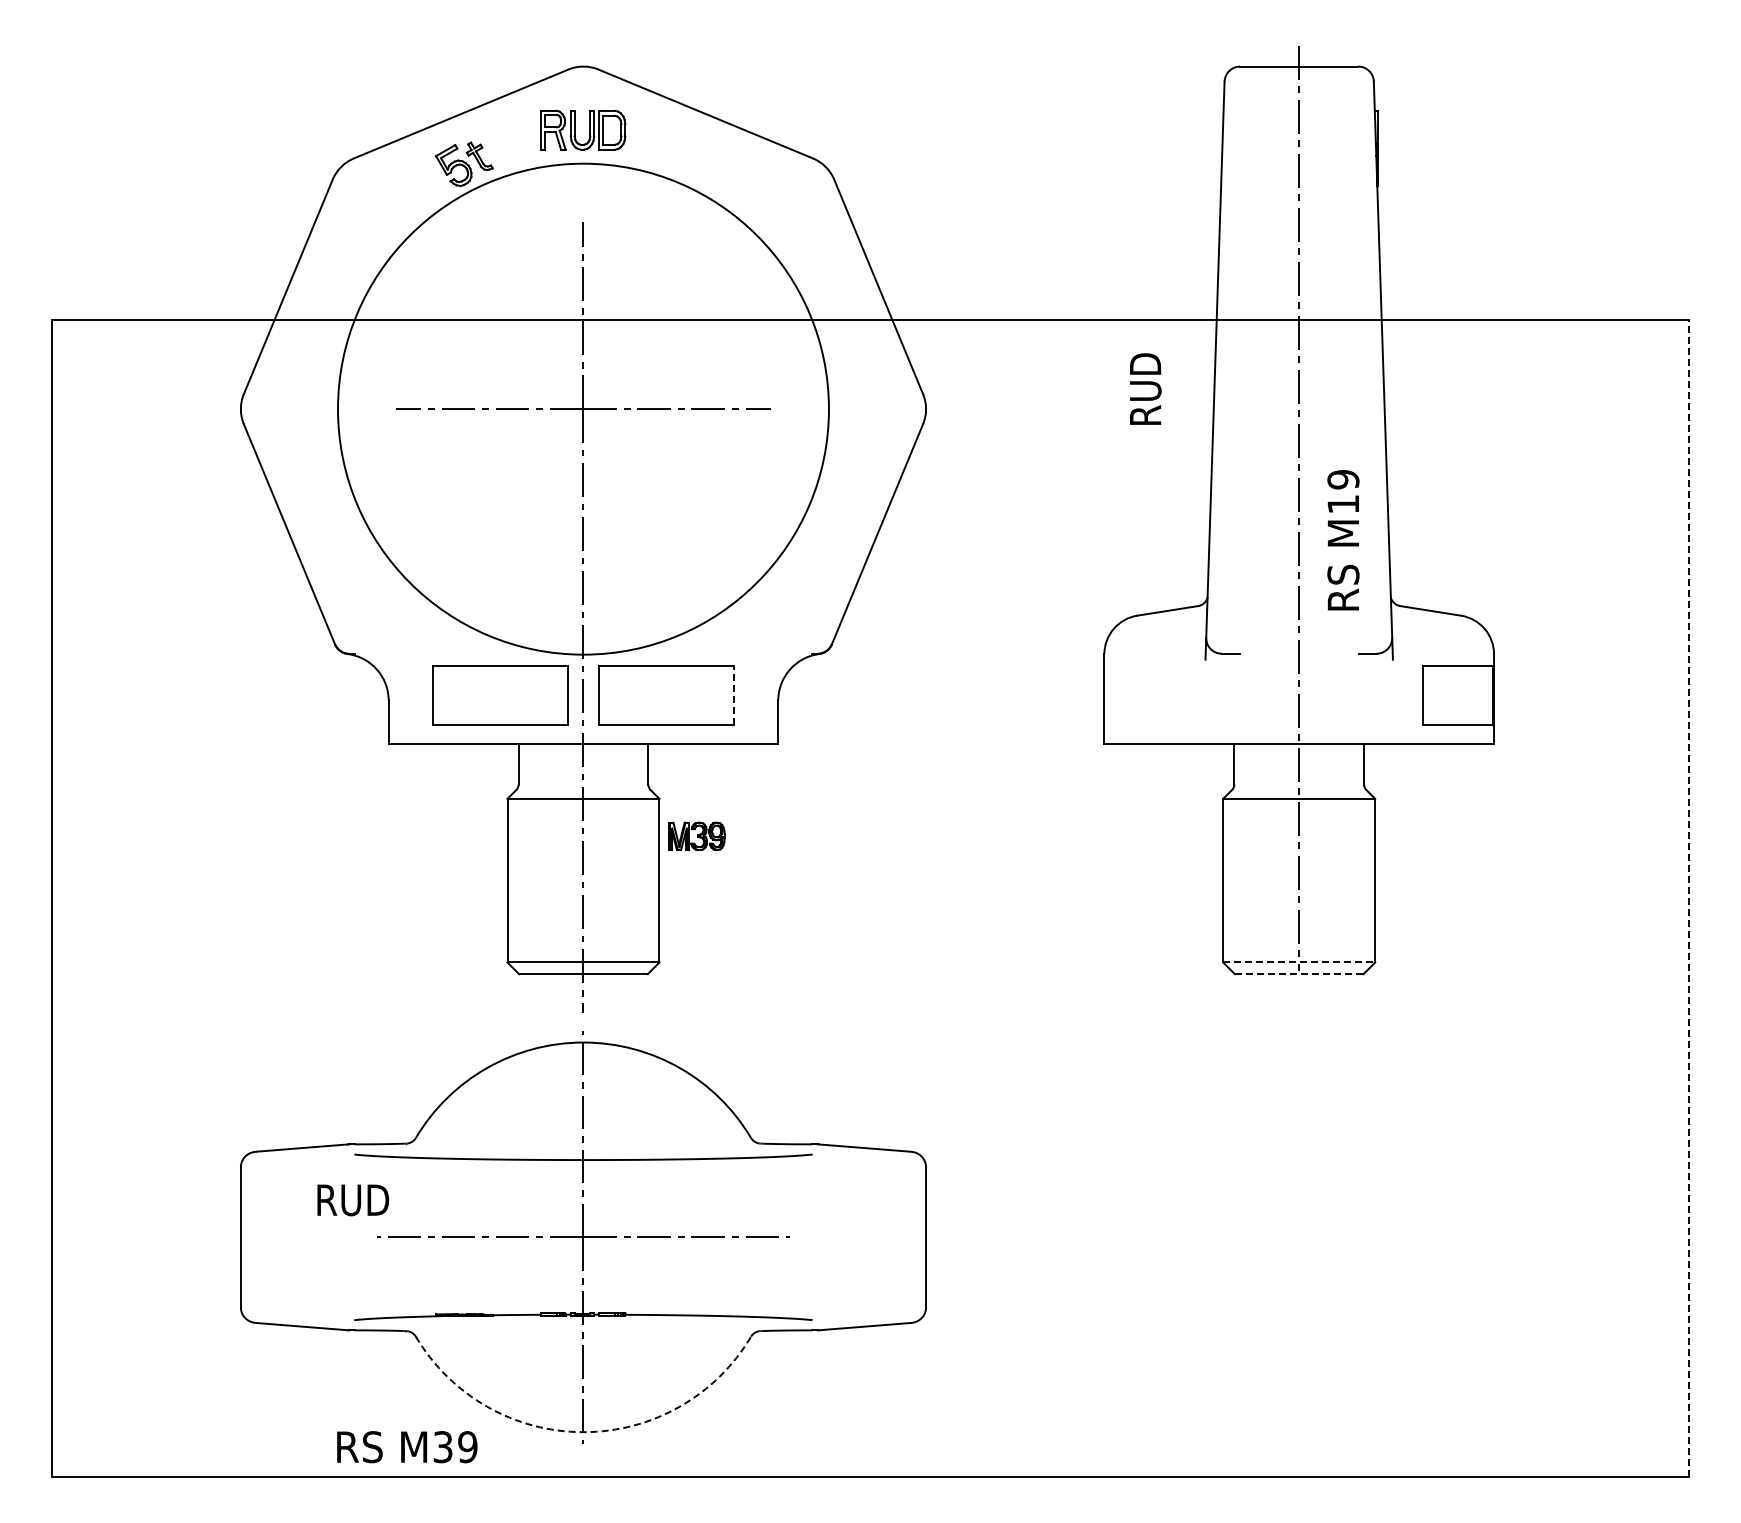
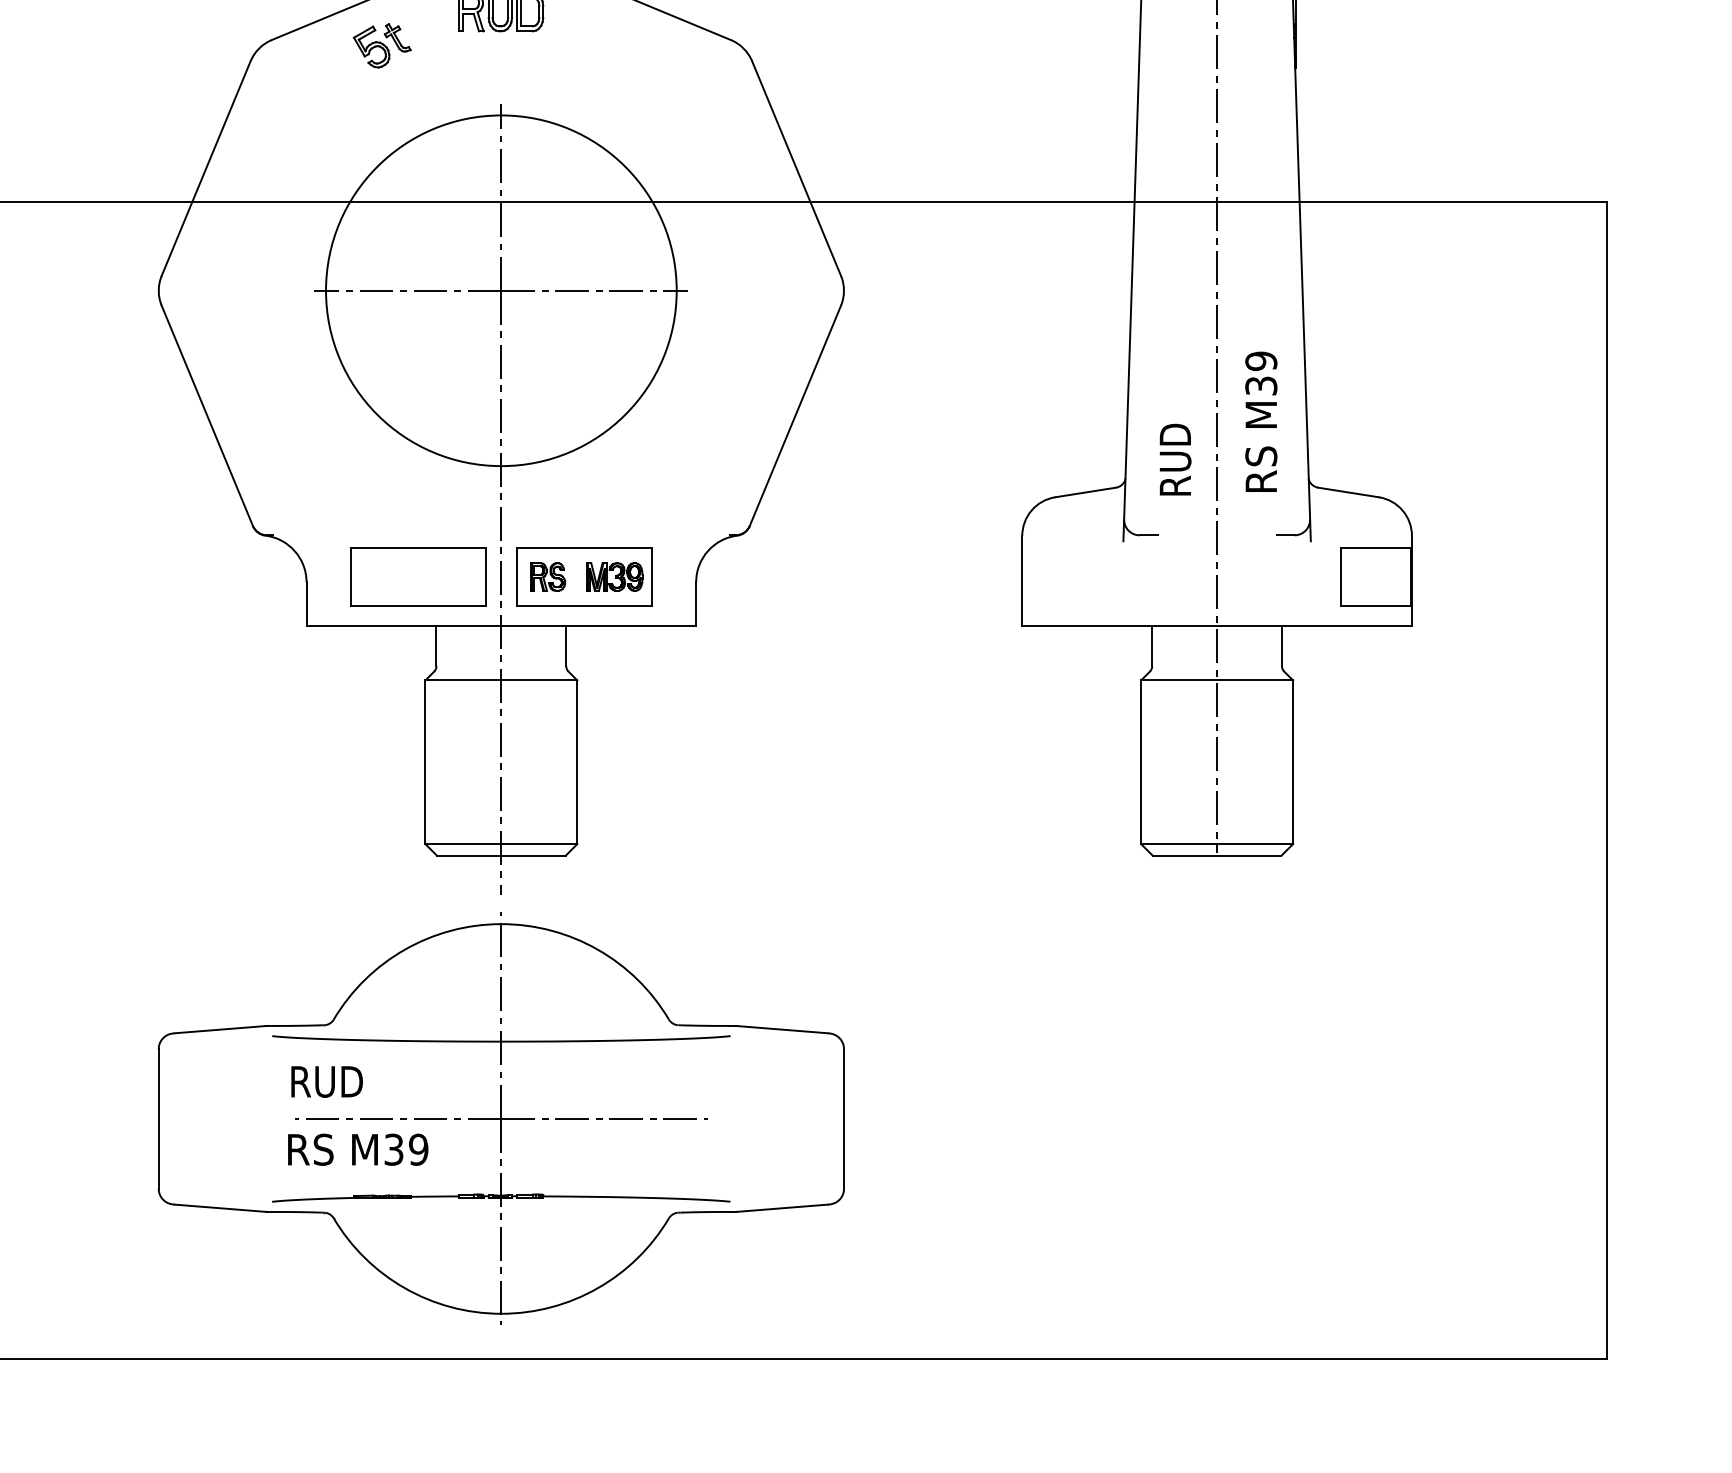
text: (1145, 388) -> (1175, 459), moved
circle: (583, 408) -> (501, 290), size x0.71
text: (1343, 504) -> (1261, 386), M19 -> M39
part: (630, 694) -> (548, 576), added
line: (733, 695) -> (651, 577), dashed -> solid
part: (696, 836) -> (614, 577), moved
line: (1688, 898) -> (1606, 780), dashed -> solid
line: (1299, 962) -> (1217, 844), dashed -> solid
line: (1299, 974) -> (1217, 856), dashed -> solid
text: (353, 1200) -> (327, 1082), moved
arc: (583, 1432) -> (501, 1314), dashed -> solid
text: (407, 1447) -> (358, 1150), moved

